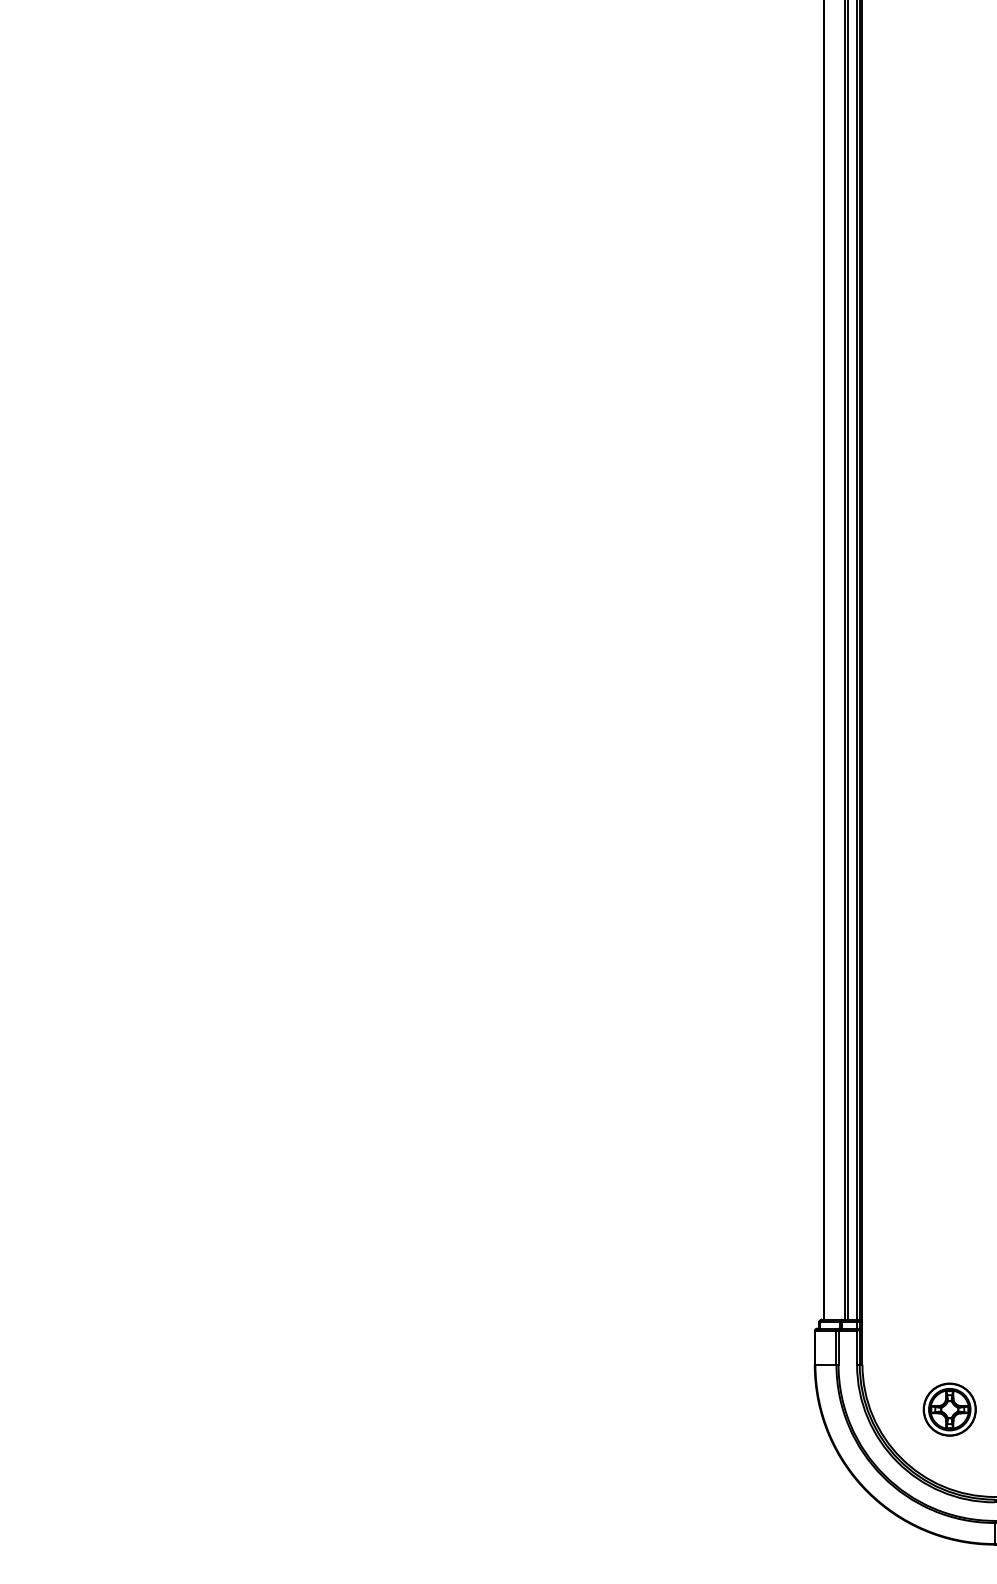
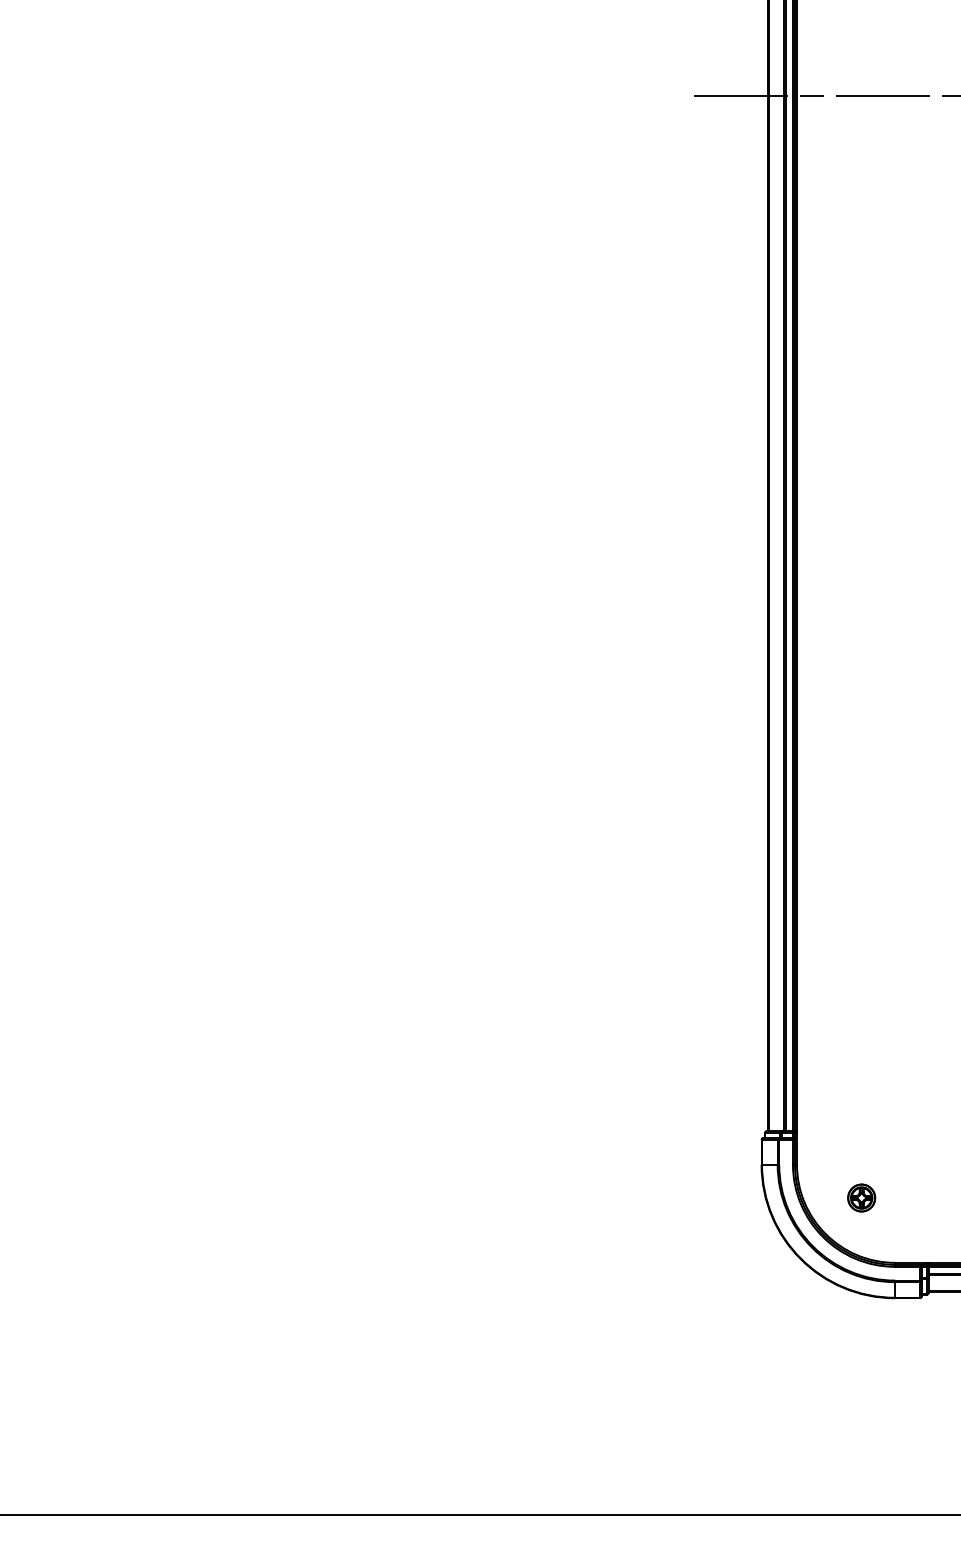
part: (949, 1408) -> (861, 1197), size x0.7

